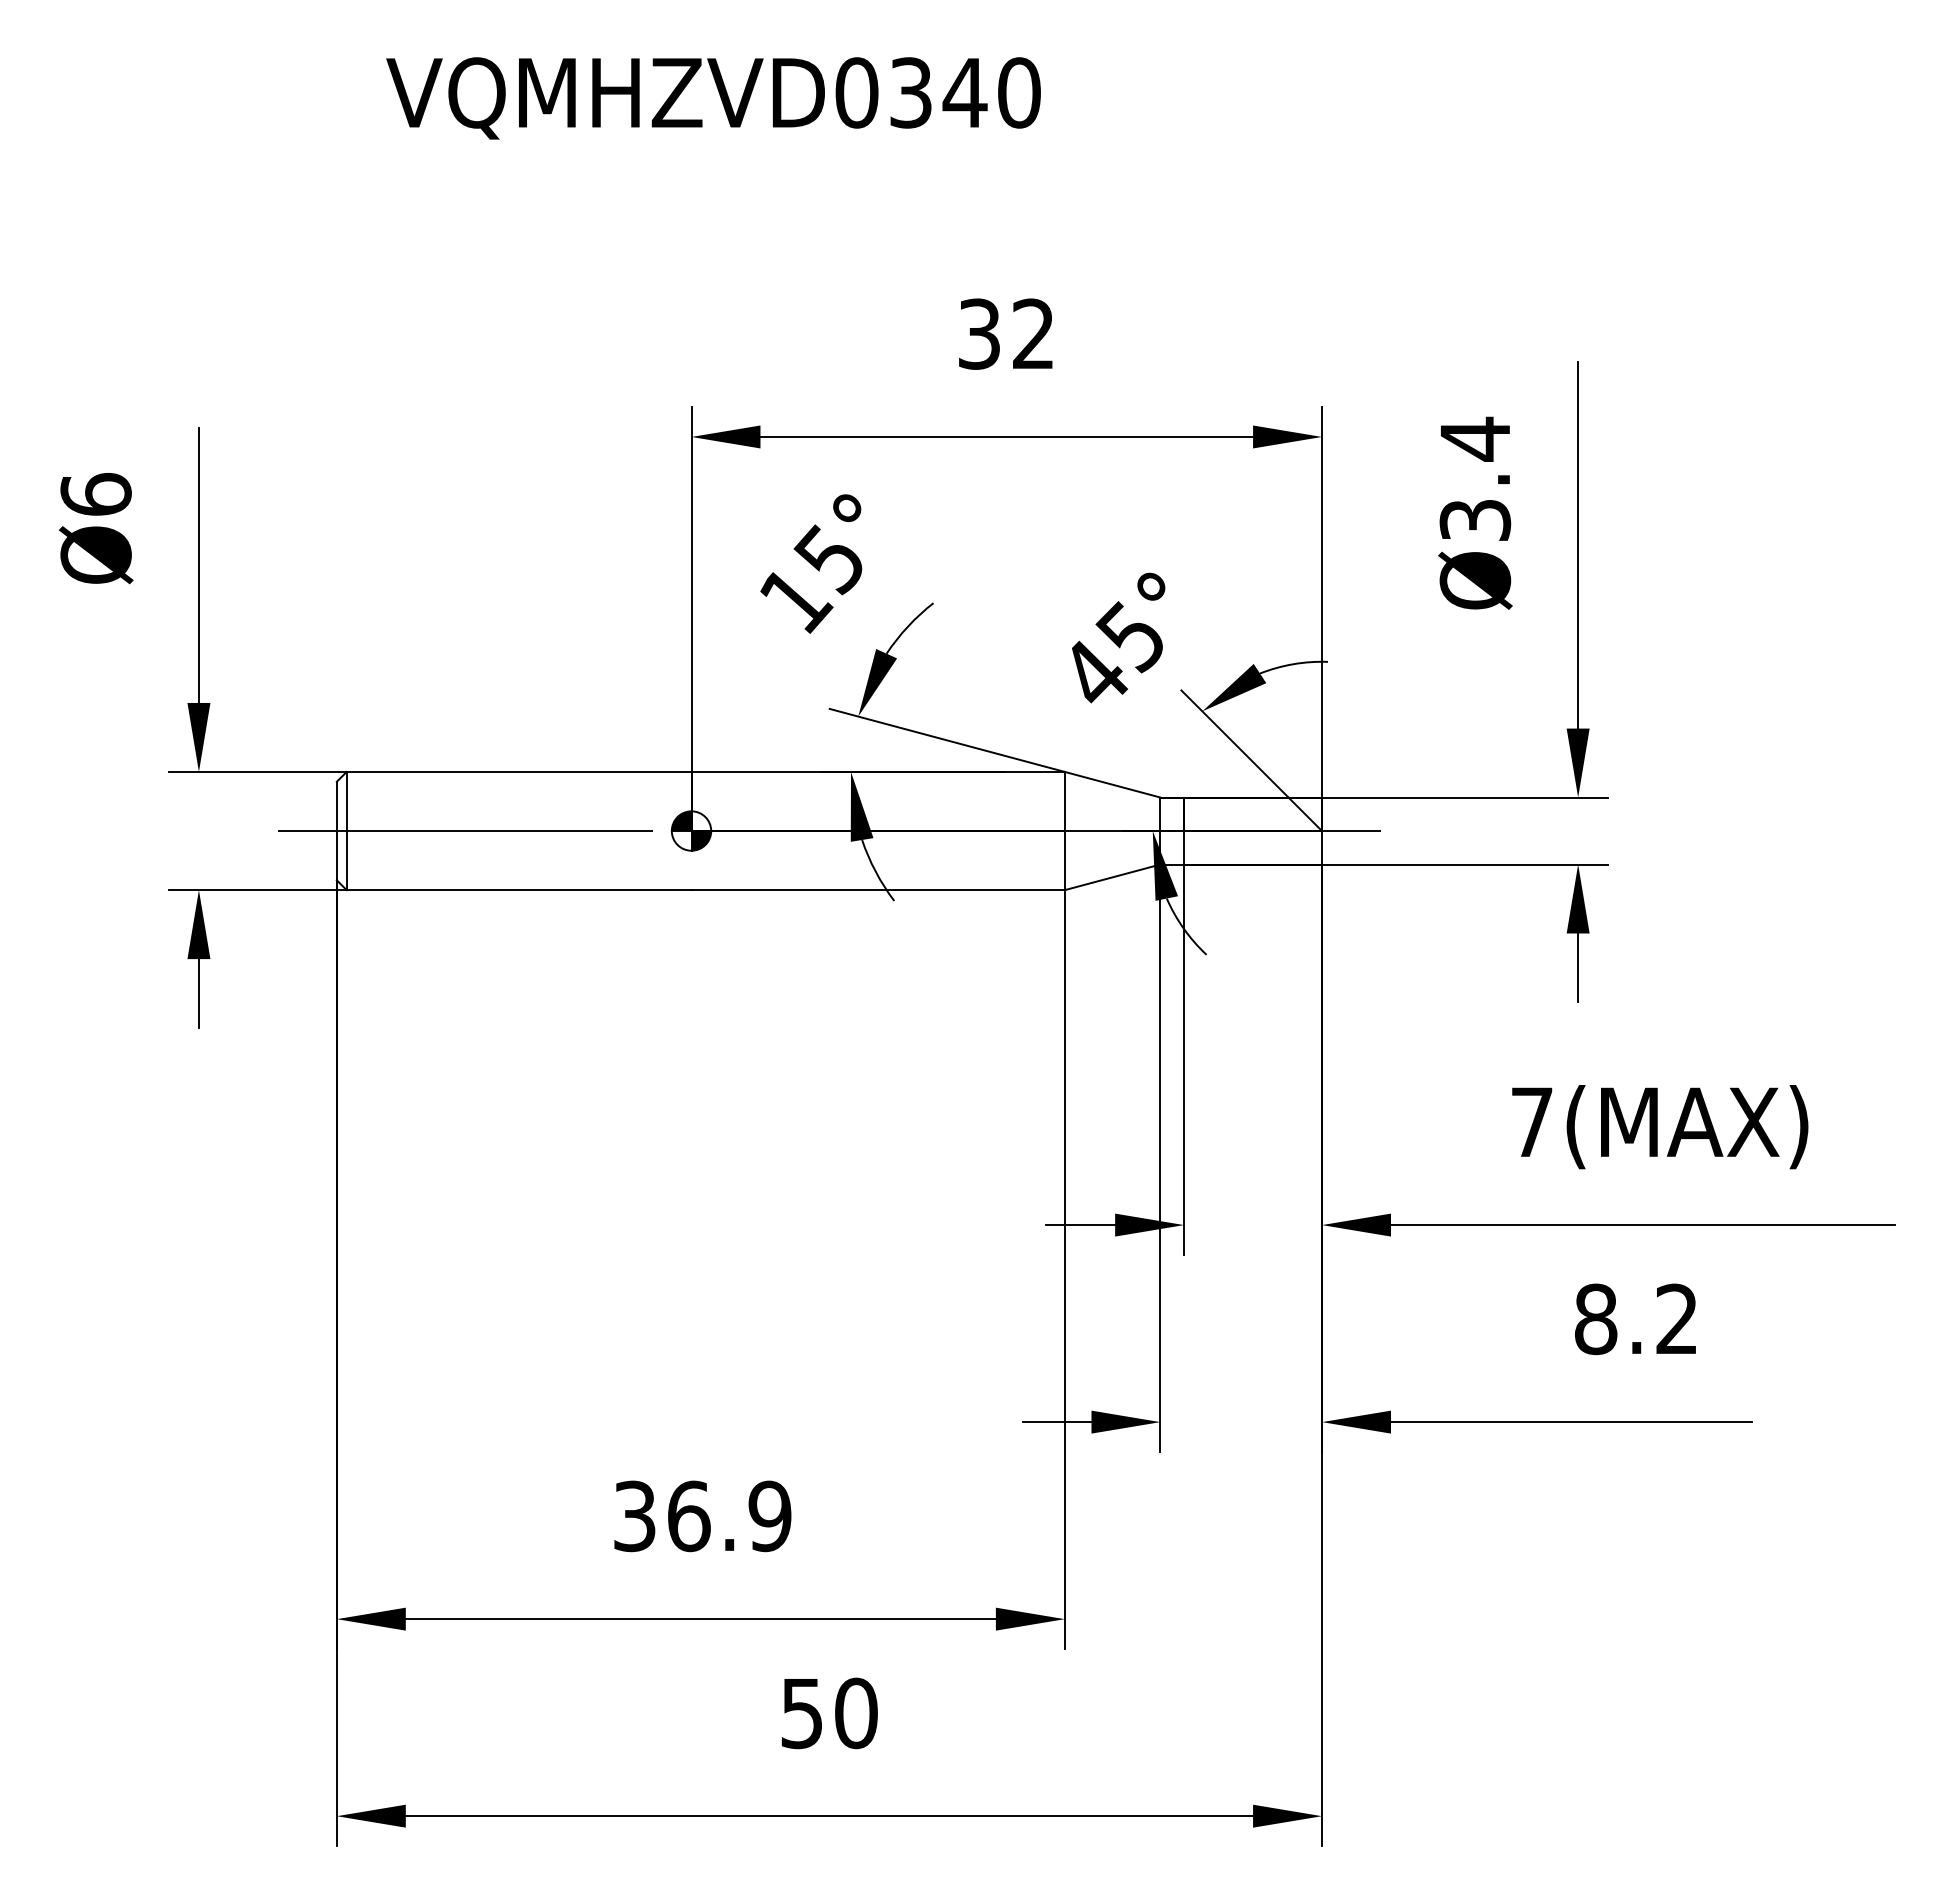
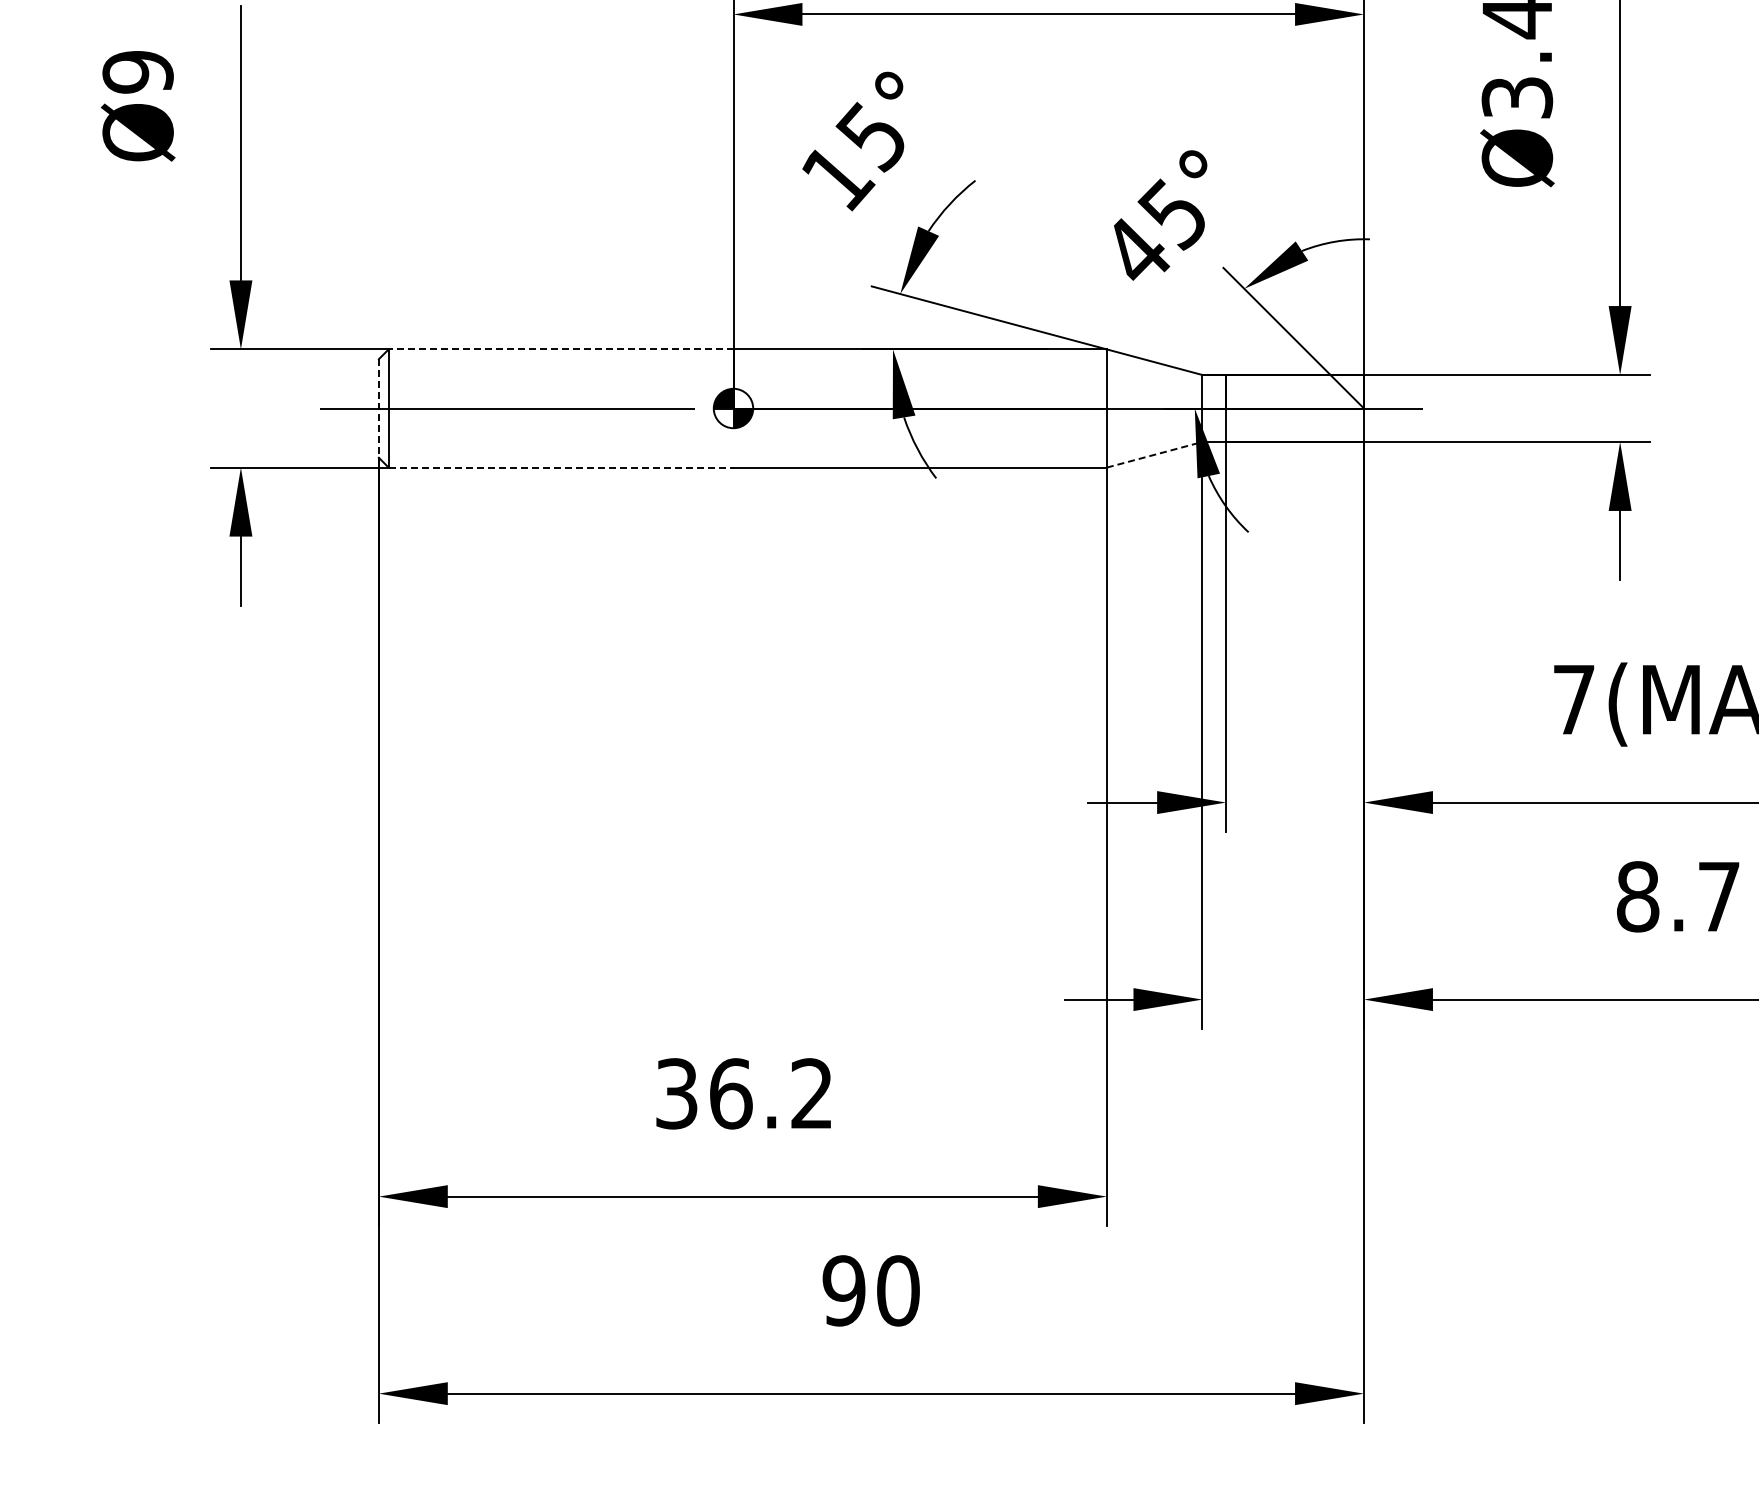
text: (95, 494) -> (137, 71), Ø6 -> Ø9
line: (518, 771) -> (560, 348), solid -> dashed
line: (336, 831) -> (378, 408), solid -> dashed
line: (1113, 877) -> (1155, 454), solid -> dashed
line: (519, 890) -> (561, 467), solid -> dashed
text: (1676, 1318) -> (1718, 895), 8.2 -> 8.7
text: (769, 1516) -> (811, 1093), 36.9 -> 36.2
text: (801, 1712) -> (843, 1289), 50 -> 90

